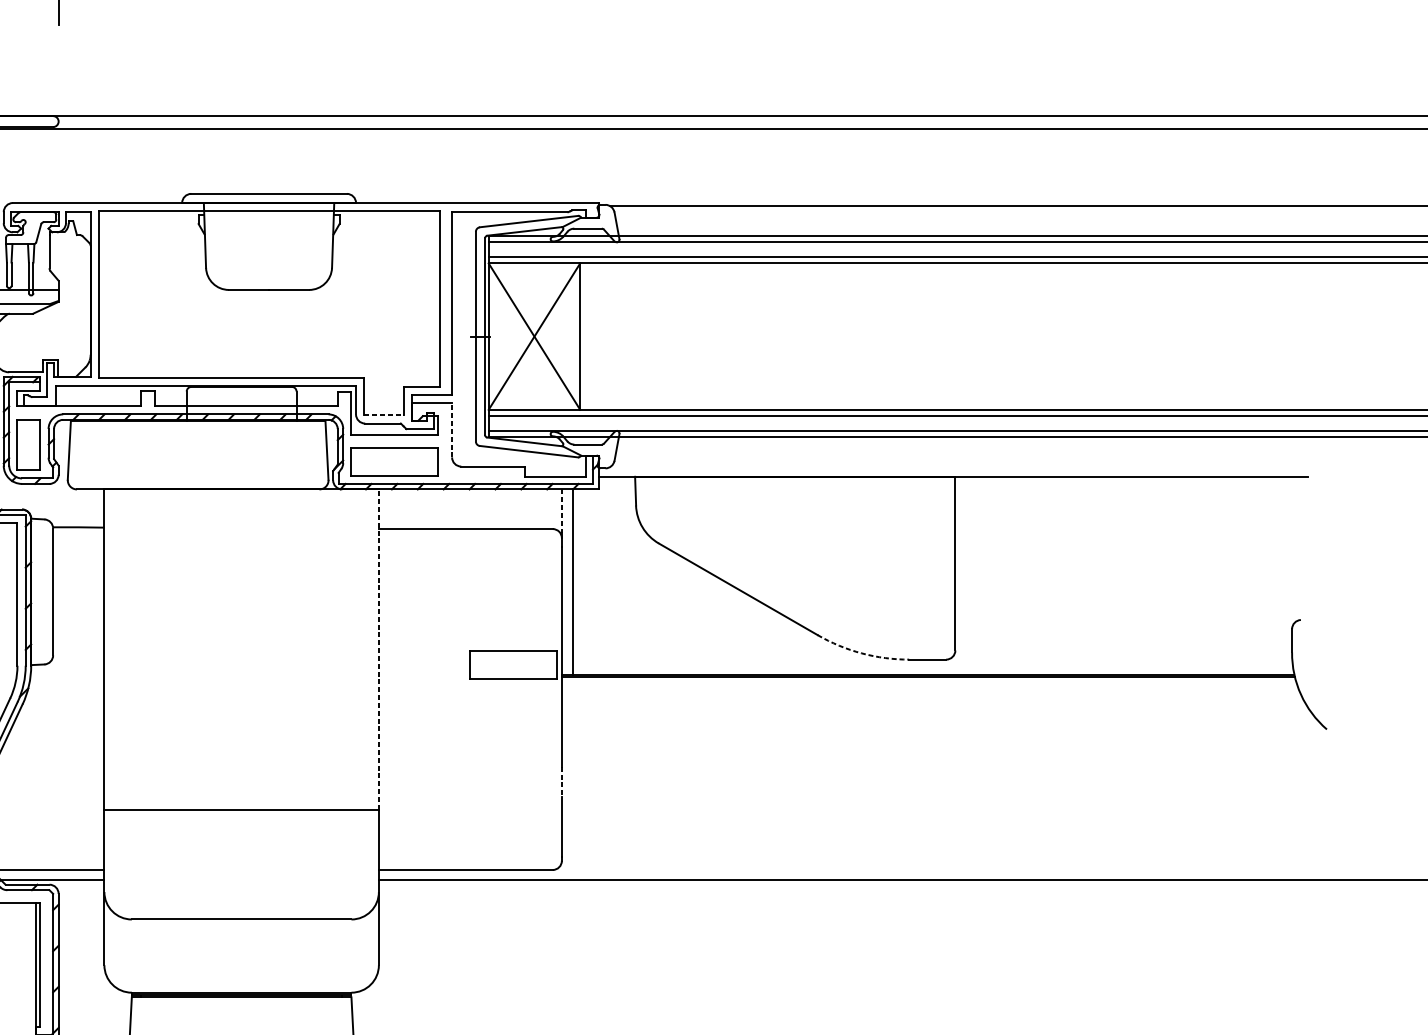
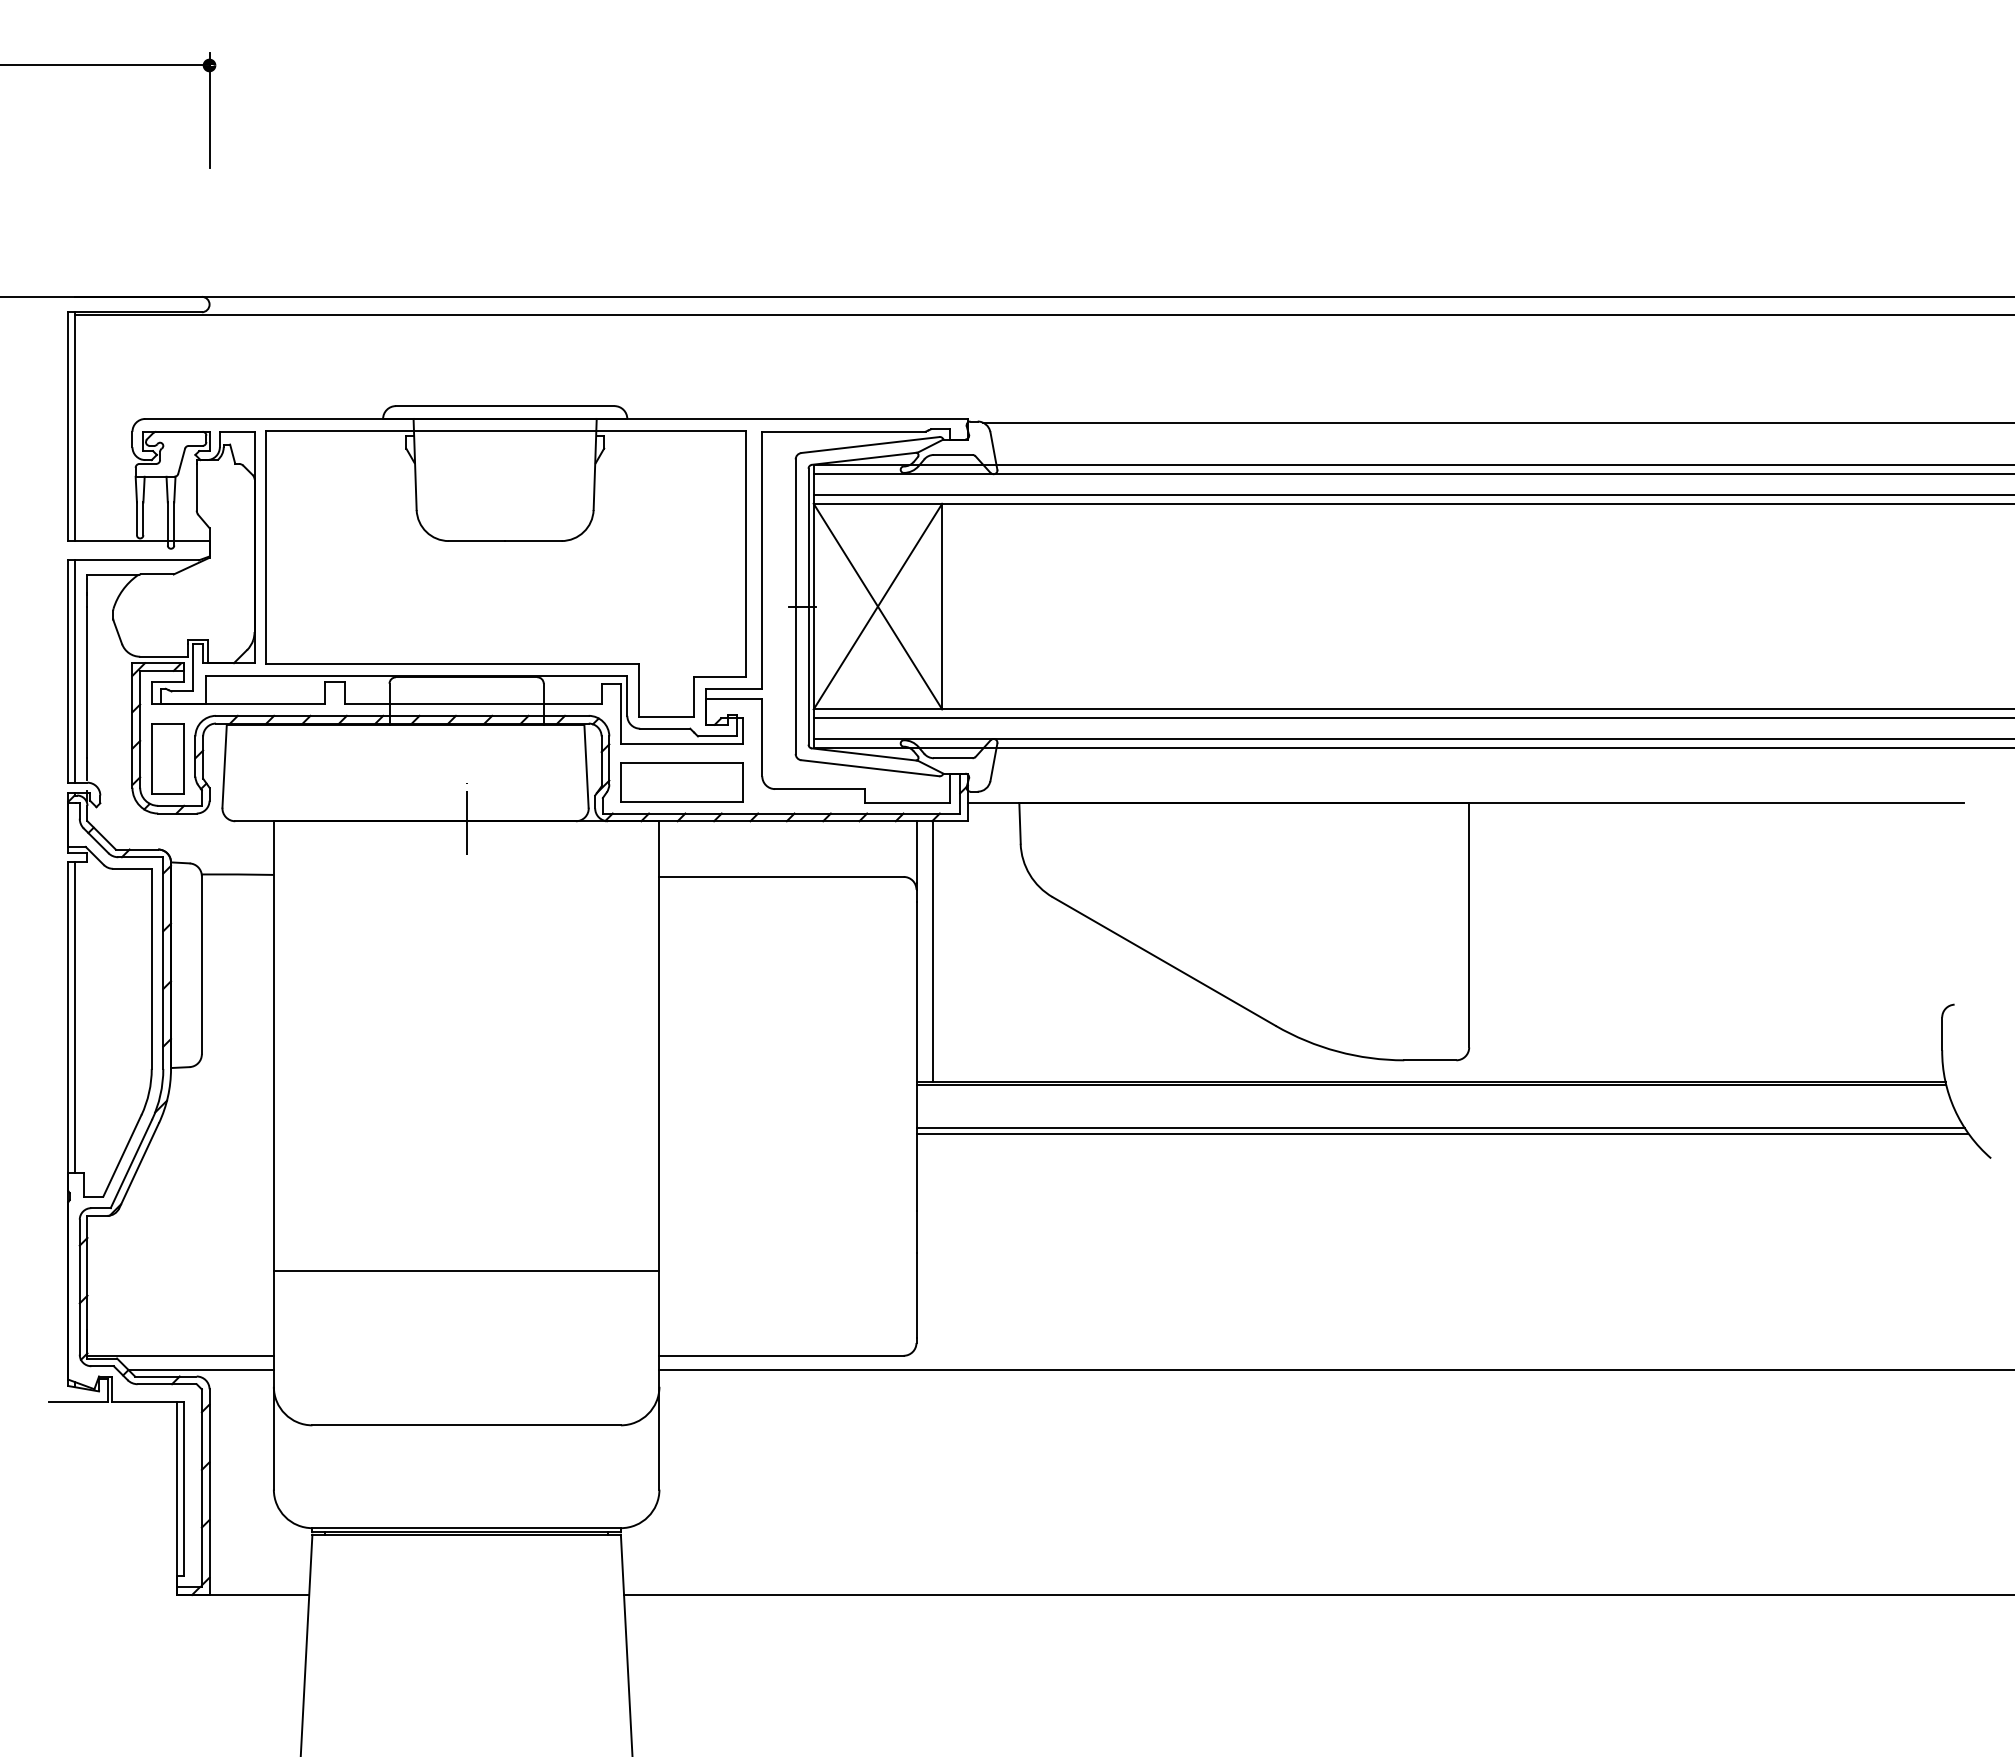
line: (383, 415) -> (666, 717), dashed -> solid
line: (452, 429) -> (762, 737), dashed -> solid
line: (241, 487) -> (466, 818), added
line: (561, 511) -> (916, 852), dashed -> solid
line: (378, 649) -> (659, 1046), dashed -> solid
arc: (861, 653) -> (1337, 1051), dashed -> solid
part: (513, 664) -> (848, 1067), removed
line: (934, 708) -> (1440, 1128), added
line: (936, 711) -> (1442, 1133), added
line: (561, 781) -> (916, 1231), dashed -> solid

